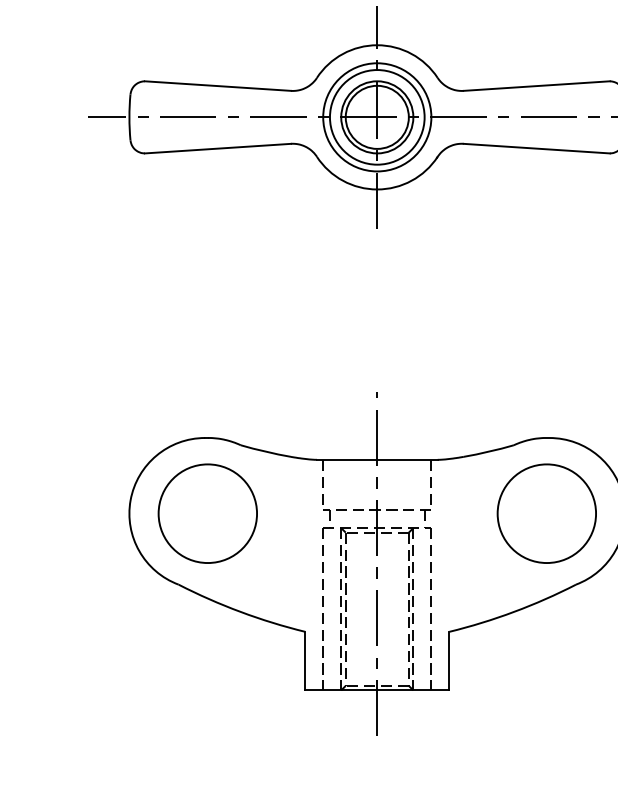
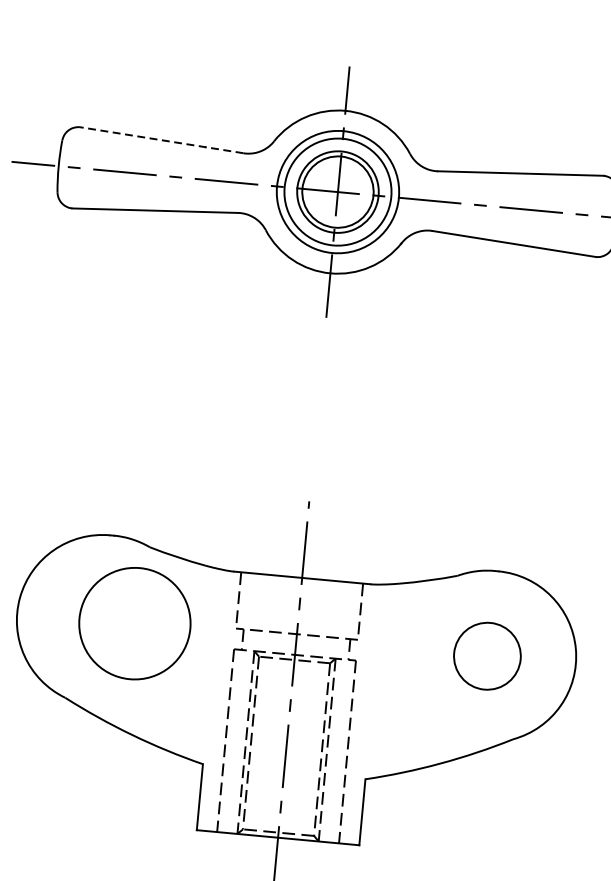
line: (217, 86) -> (161, 140), solid -> dashed
part: (207, 513) -> (134, 623), moved
part: (546, 513) -> (487, 656), size x0.6

